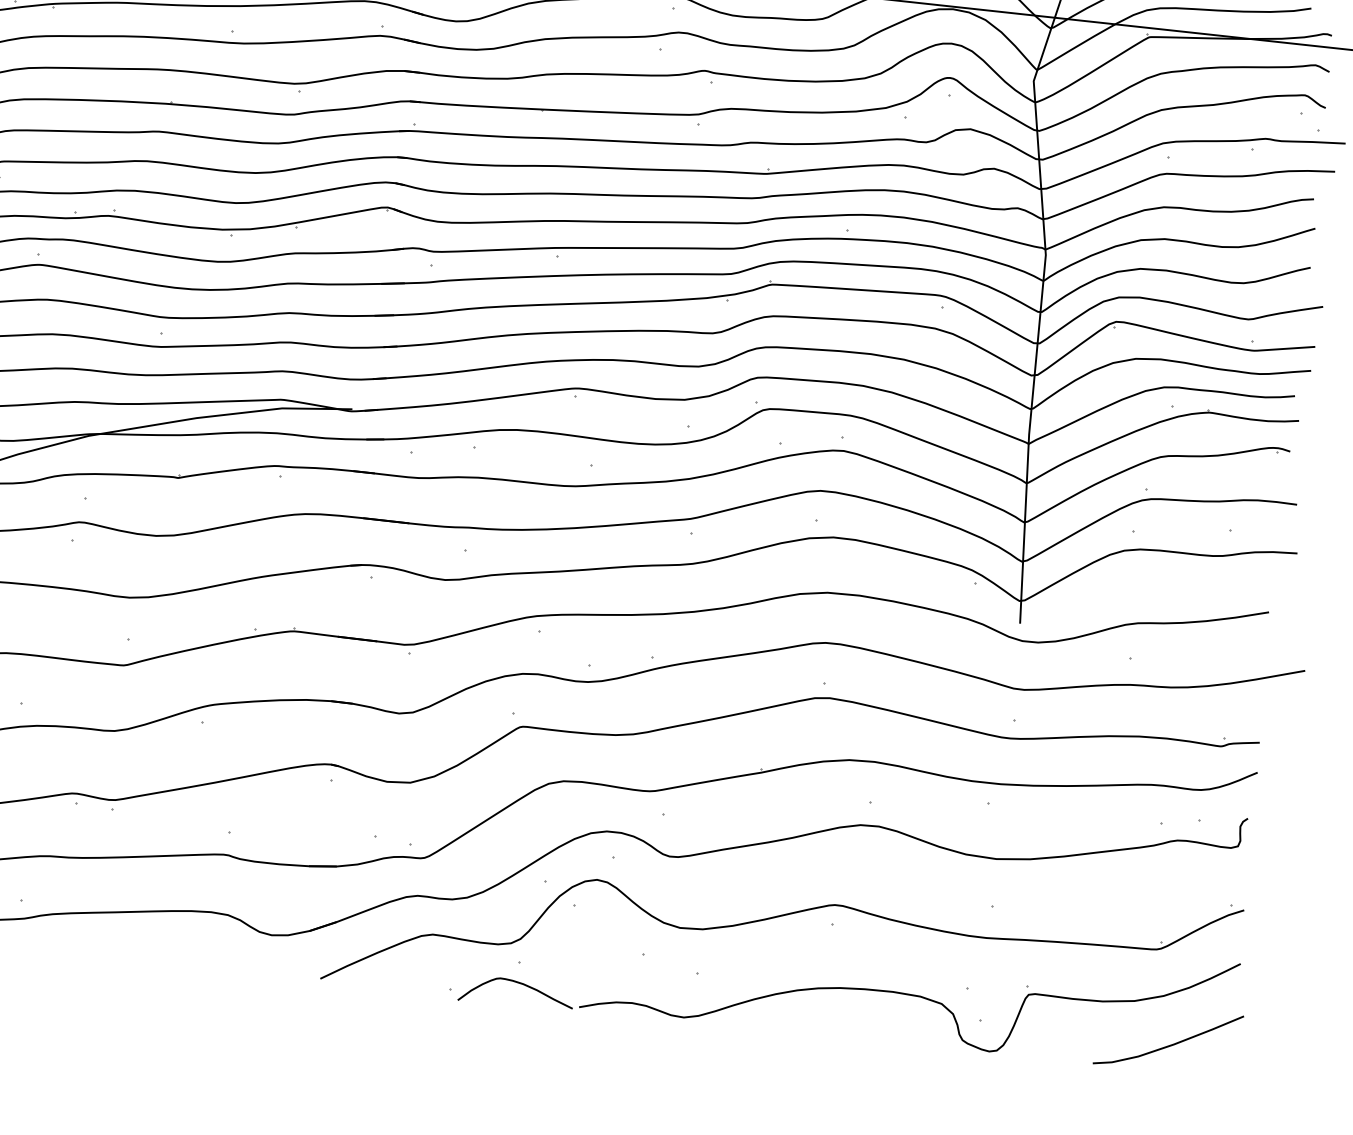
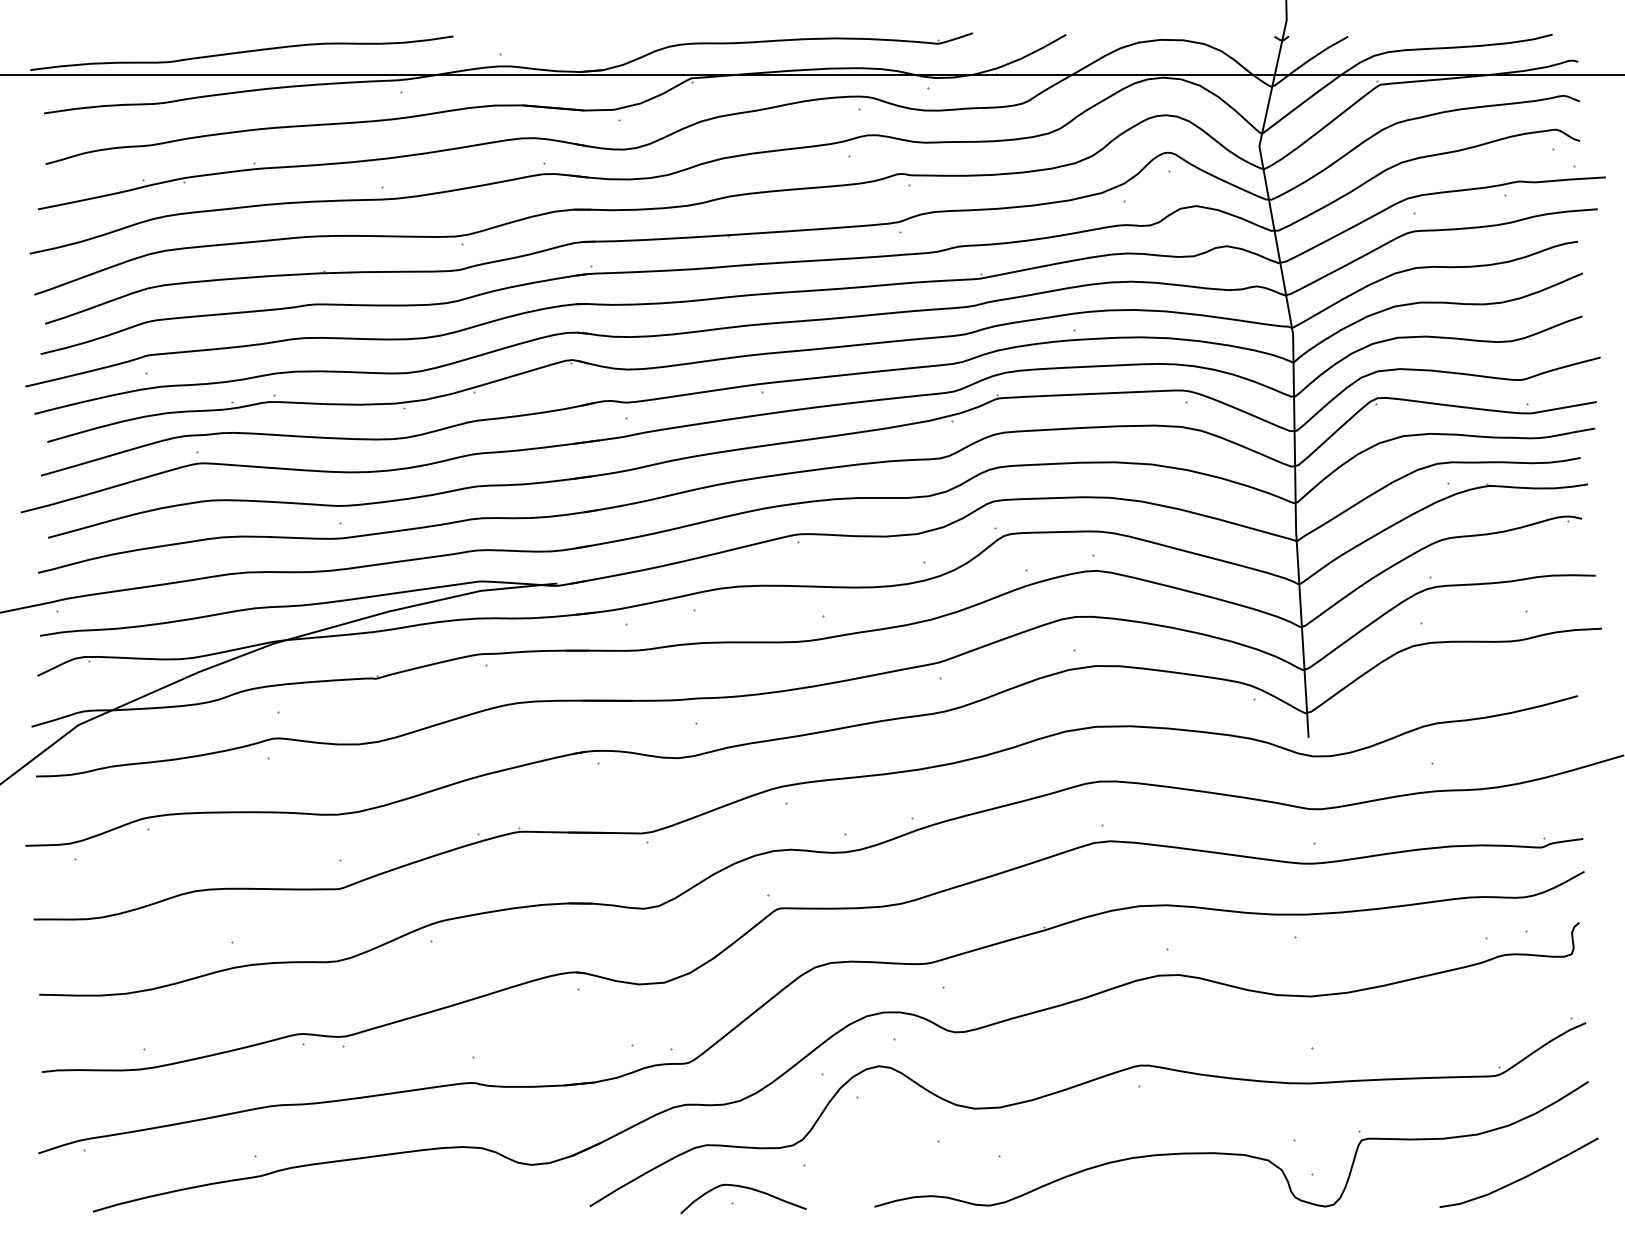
curve: (518, 983) -> (744, 1188), moved

